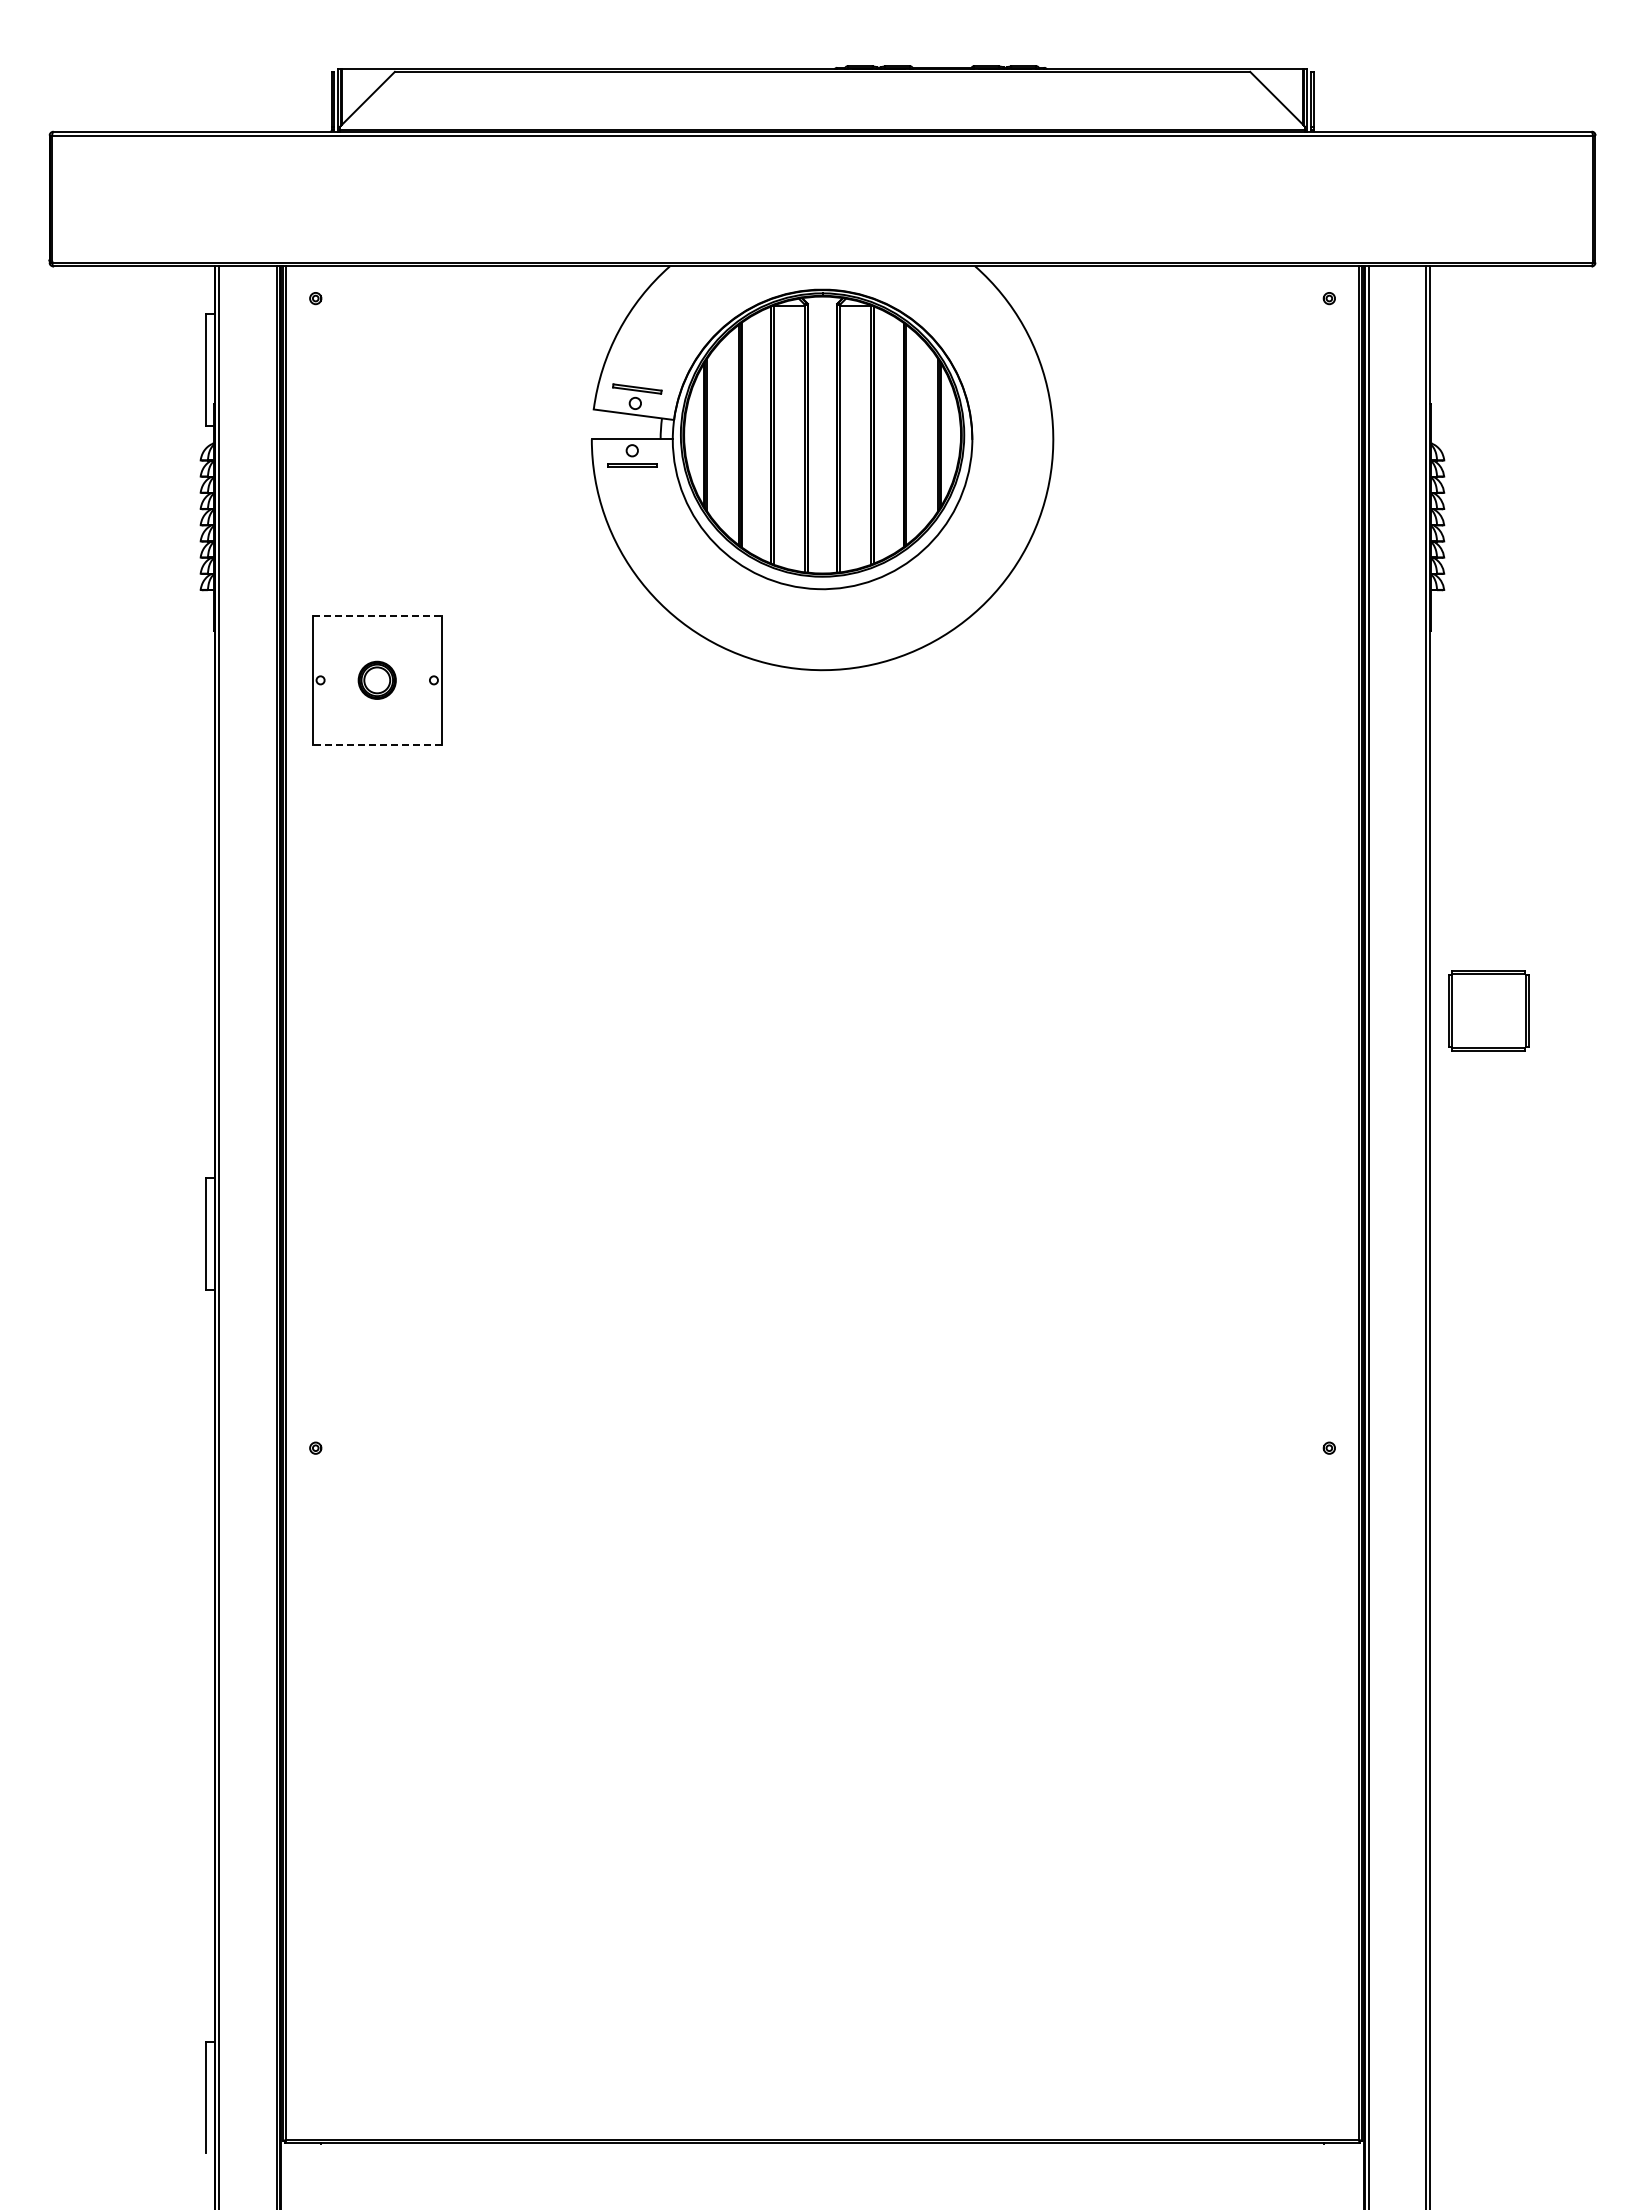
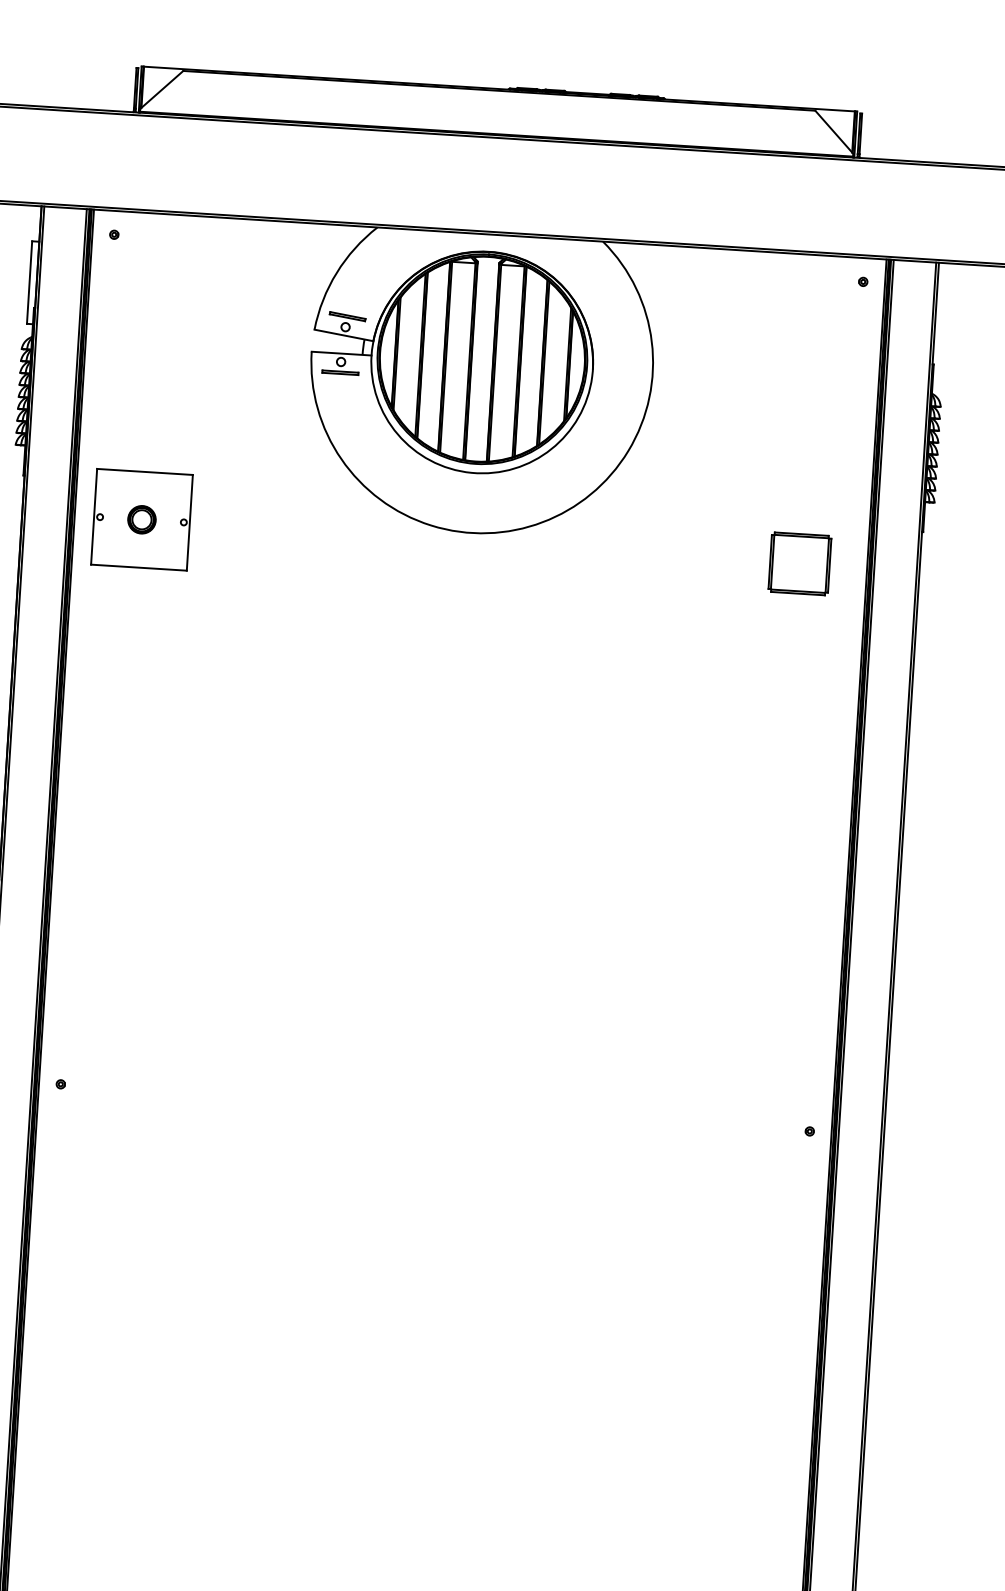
line: (377, 615) -> (145, 471), dashed -> solid
line: (377, 745) -> (139, 567), dashed -> solid
part: (1488, 1010) -> (799, 563), moved

